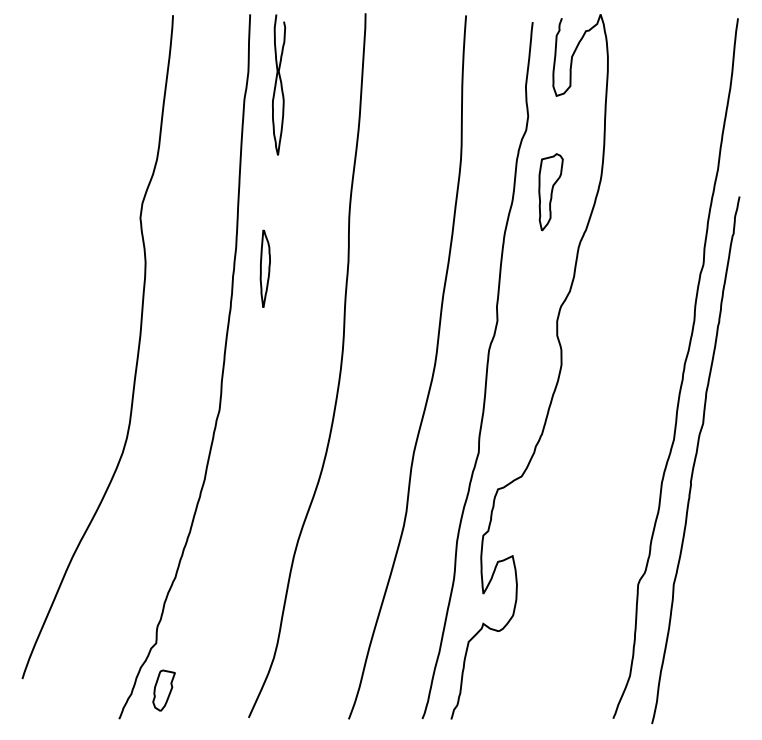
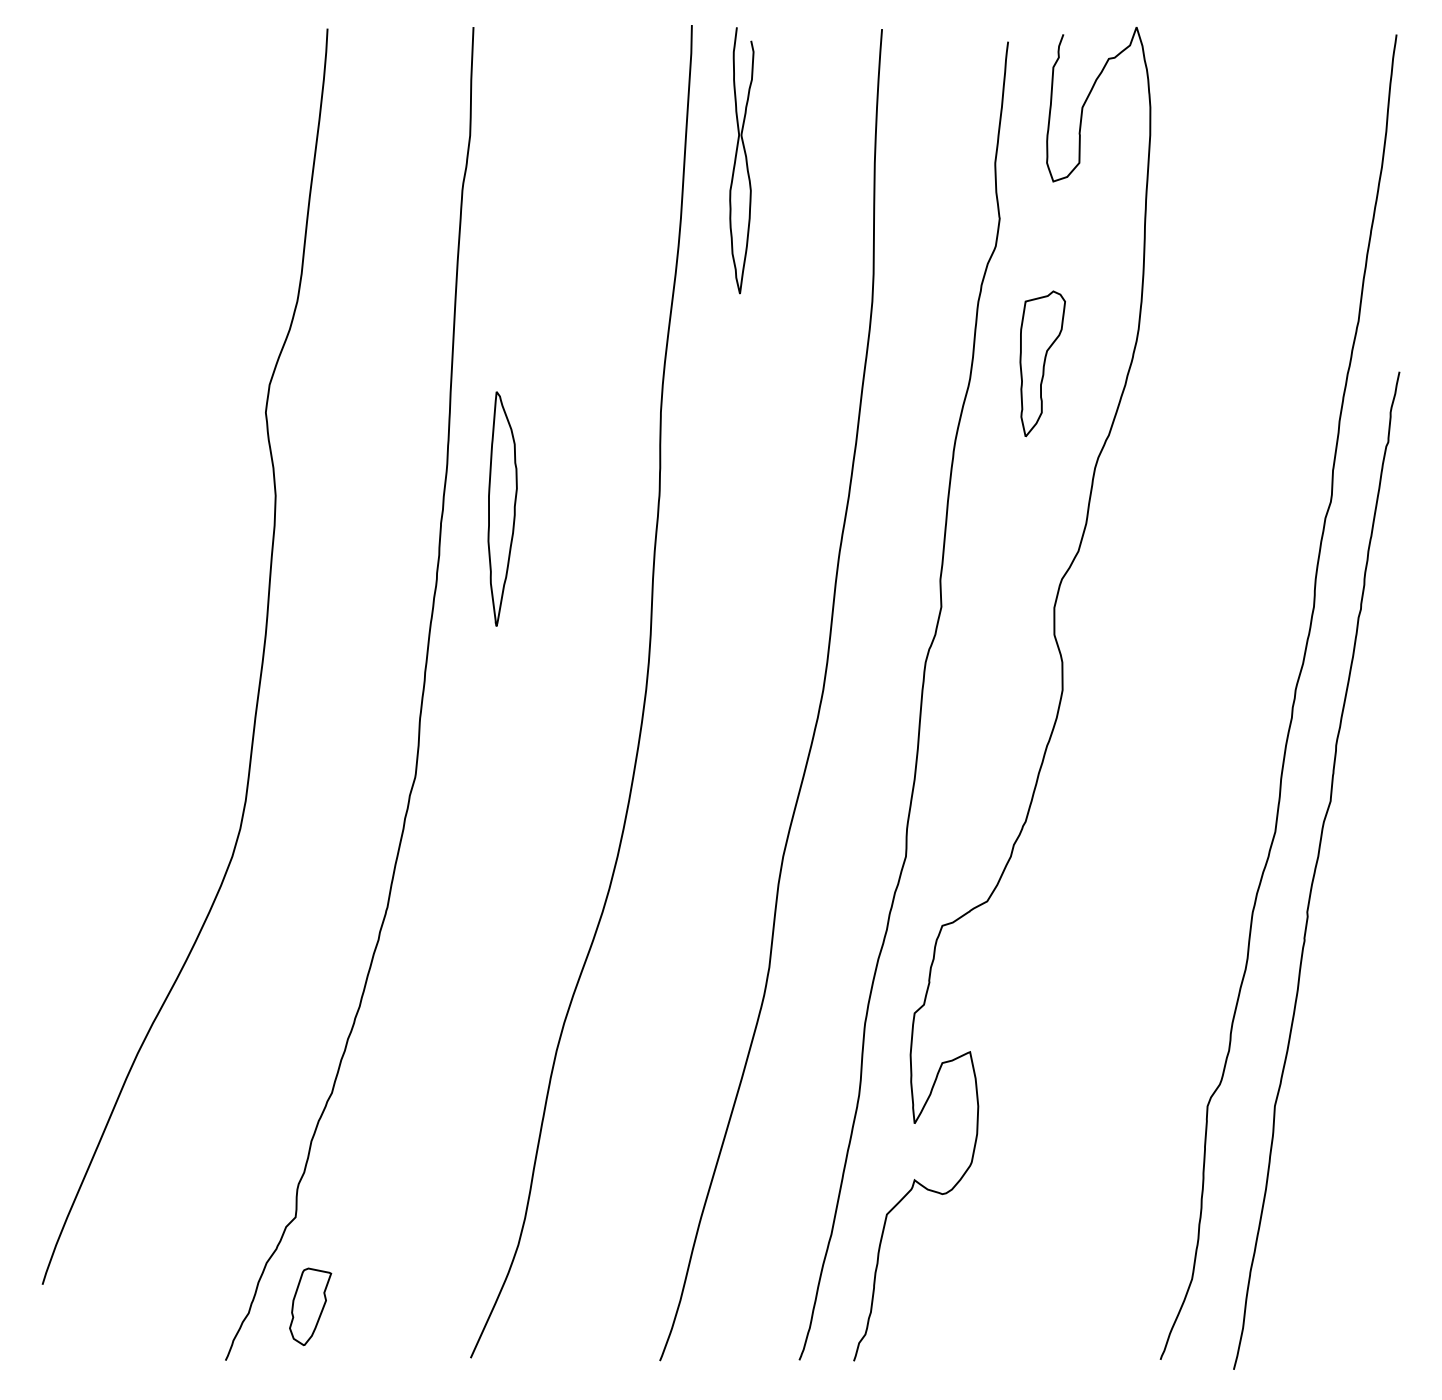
curve: (280, 84) -> (744, 159), moved
part: (264, 268) -> (500, 507), size x1.6

